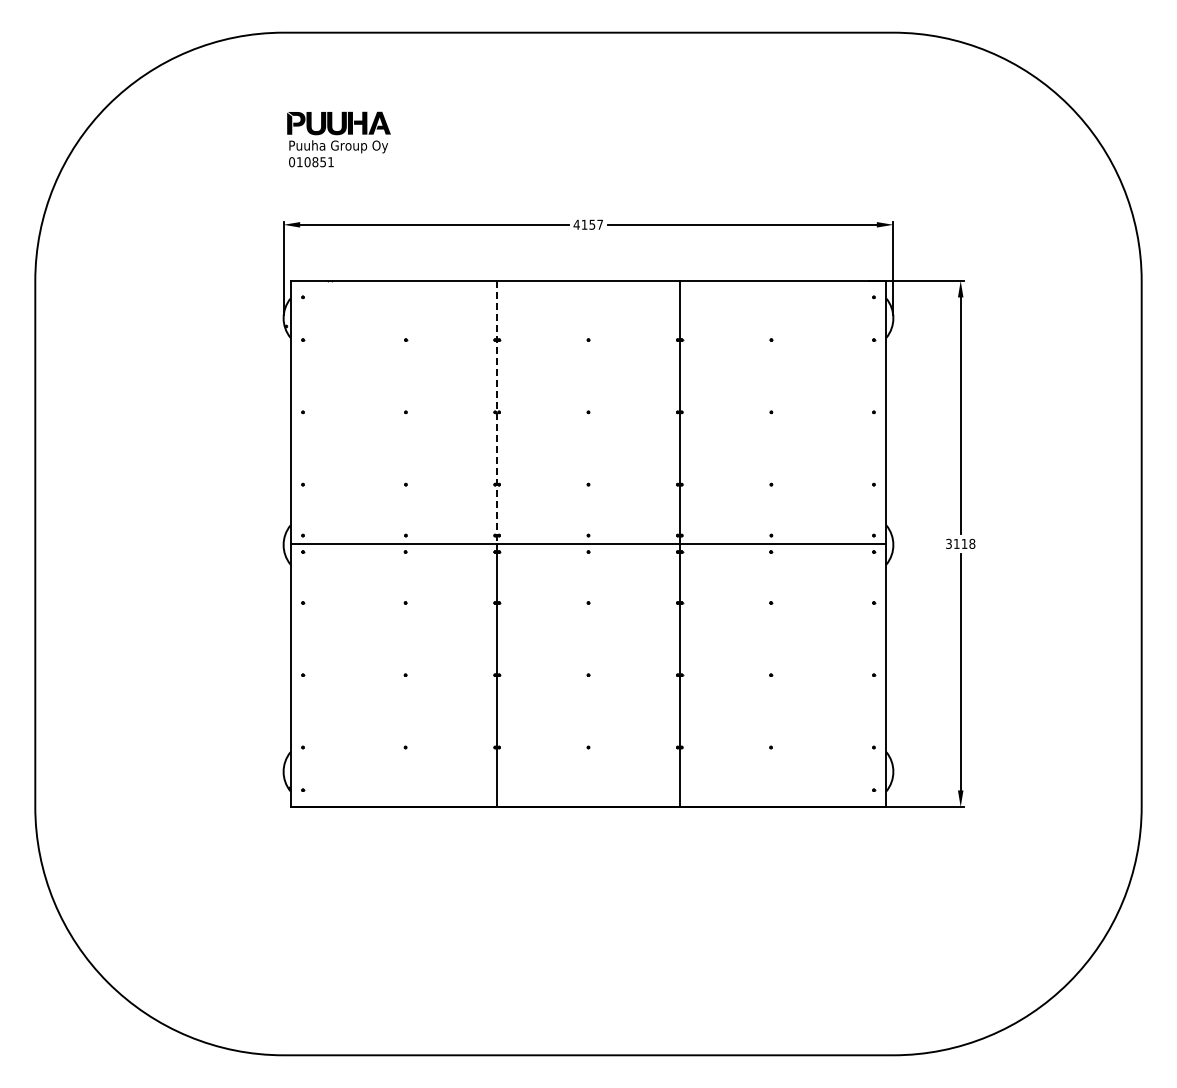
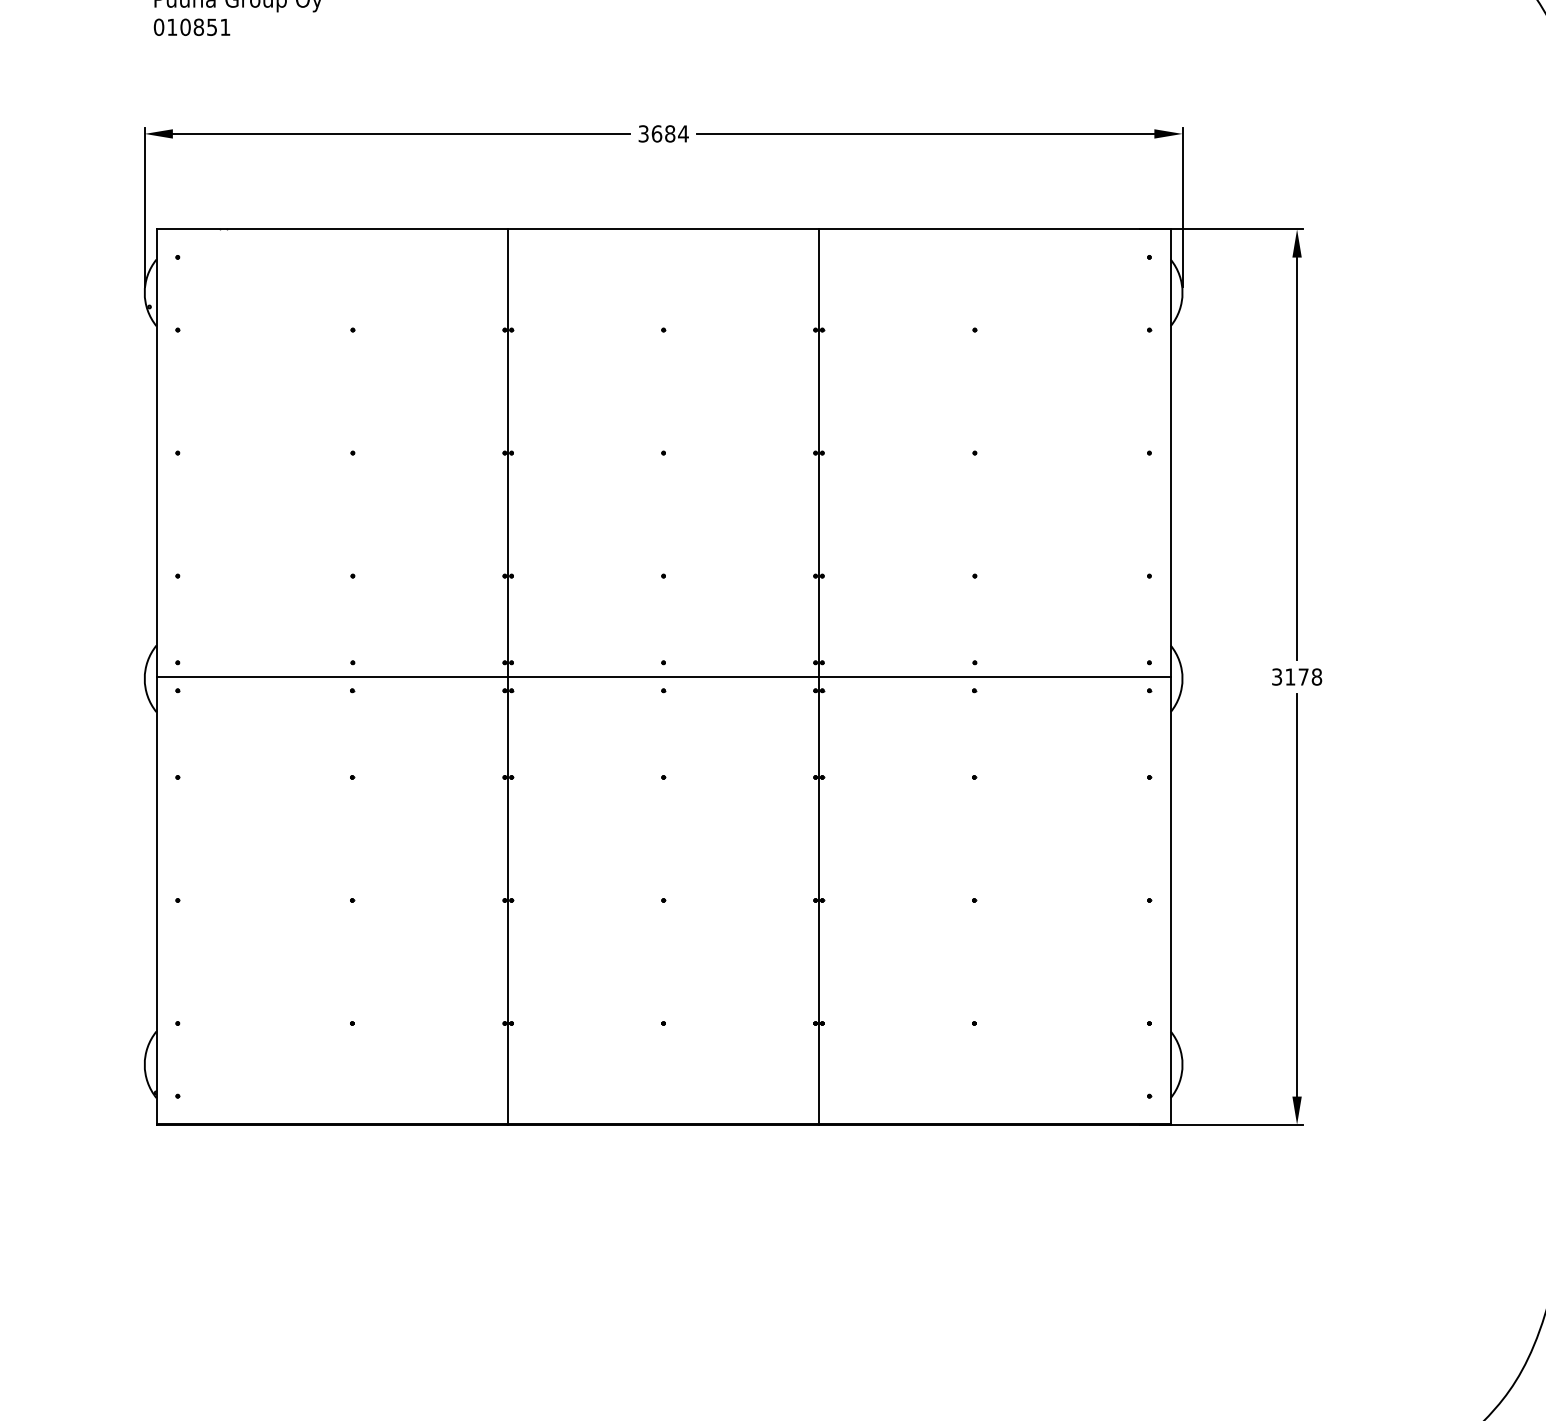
text: (588, 224) -> (663, 133), 4157 -> 3684
line: (497, 412) -> (508, 453), dashed -> solid
text: (964, 543) -> (1303, 676), 3118 -> 3178

